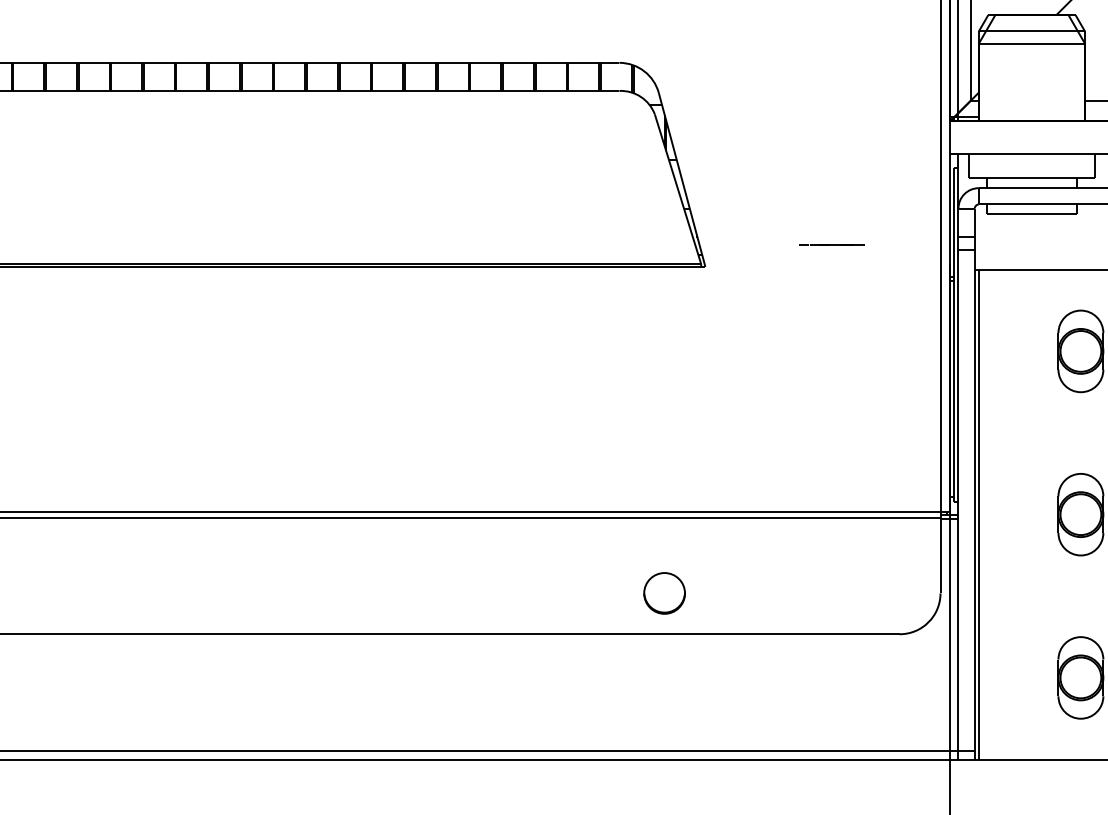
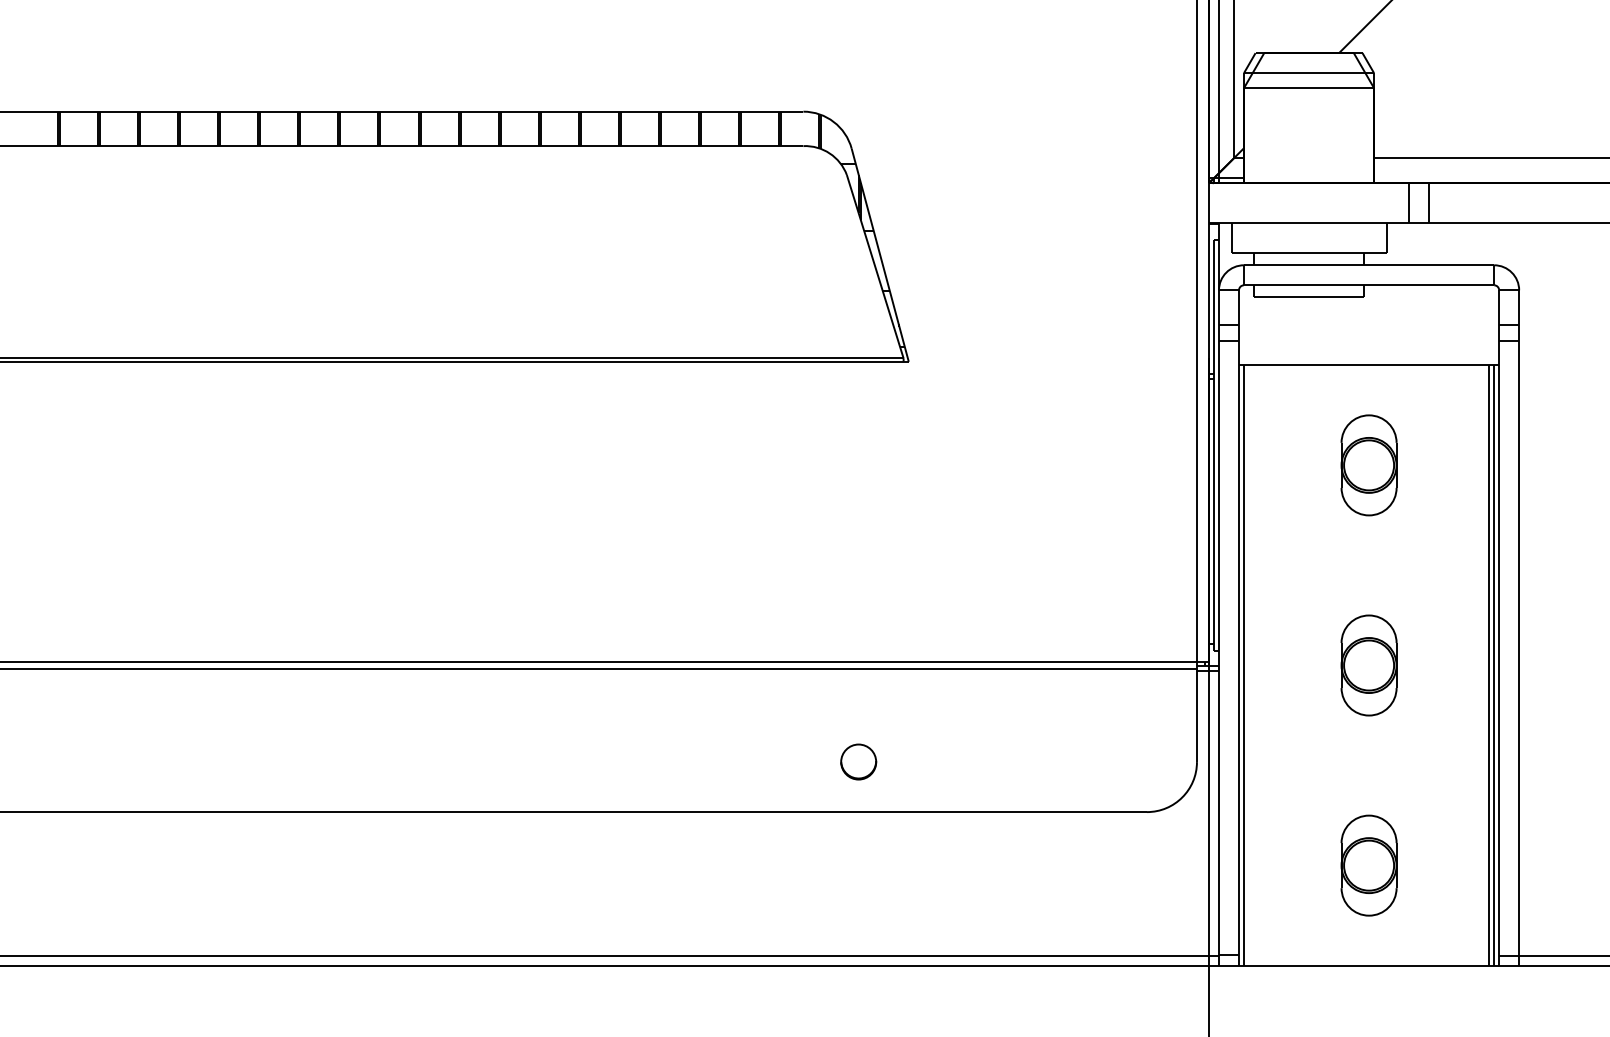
line: (831, 244) -> (1063, 334), removed
part: (664, 592) -> (858, 761), size x0.7

